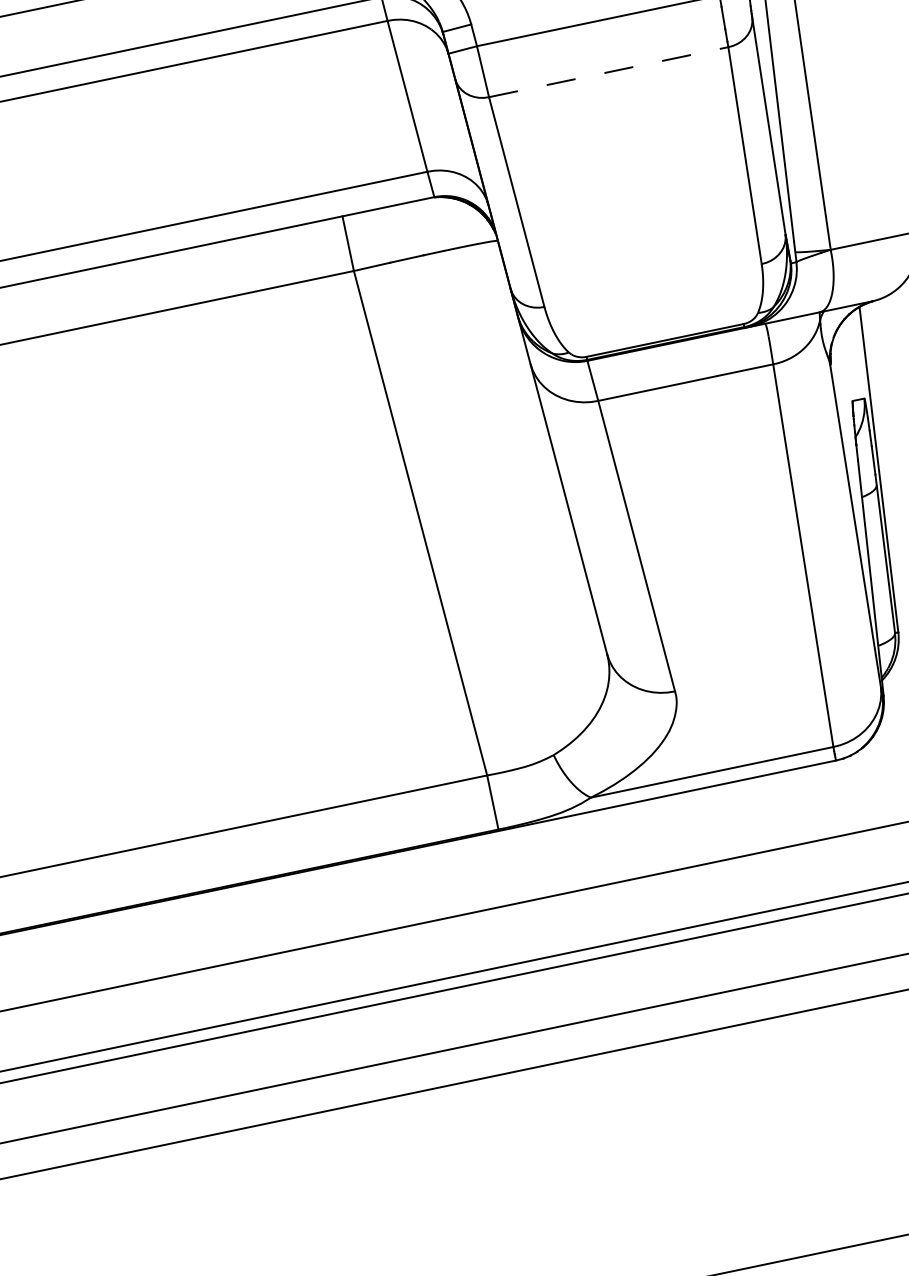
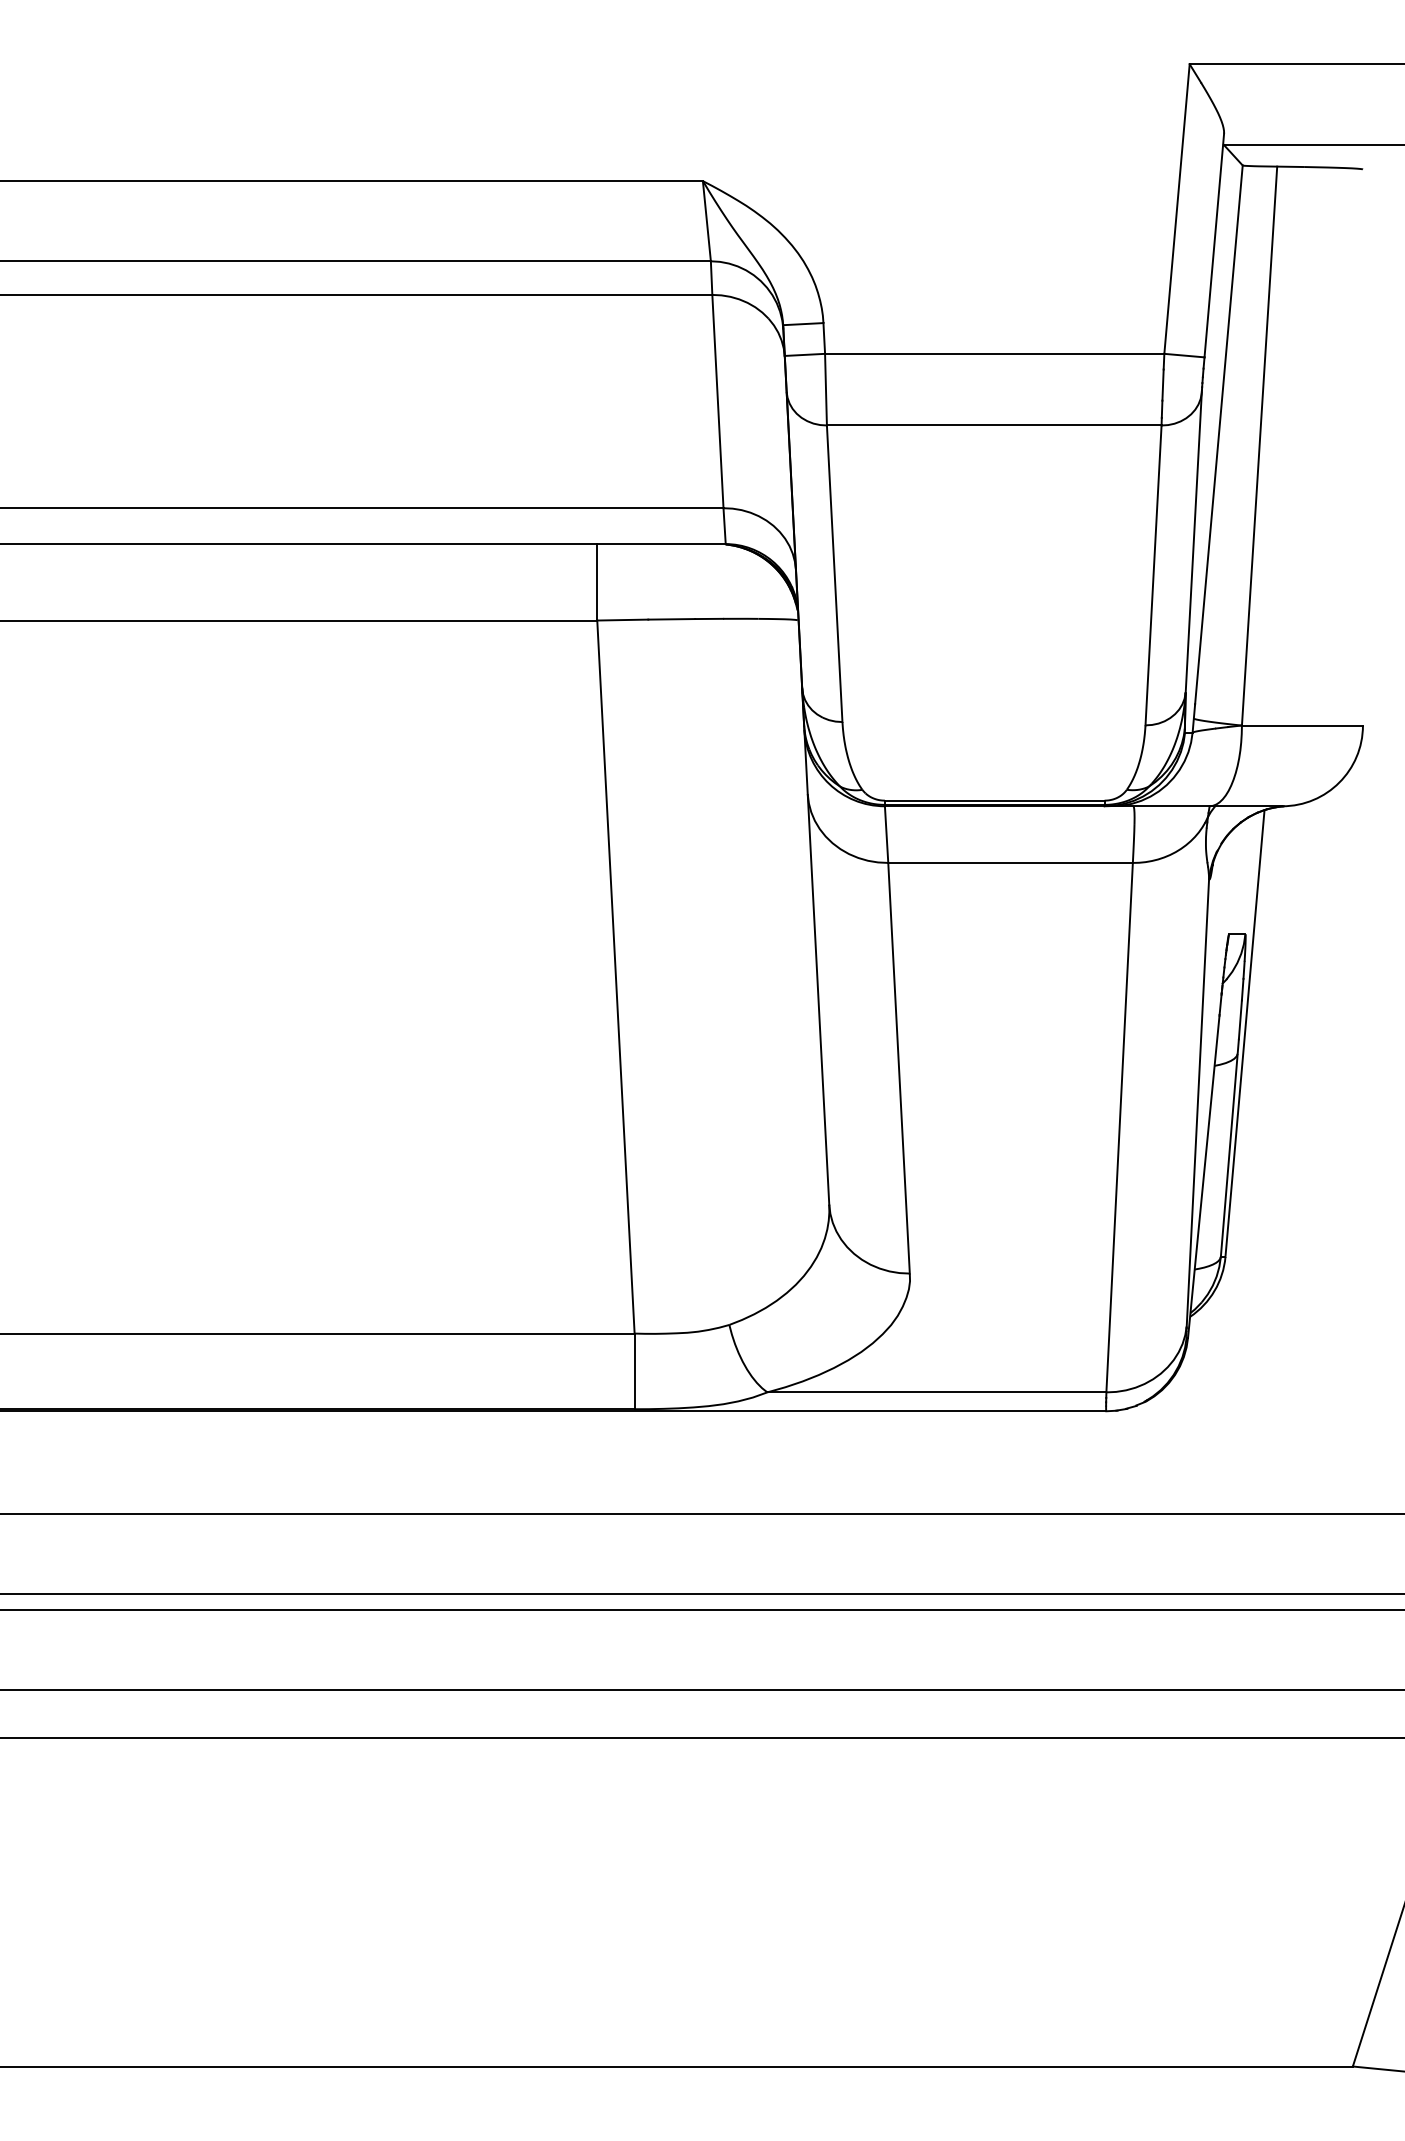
line: (608, 72) -> (994, 425), dashed -> solid

